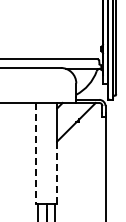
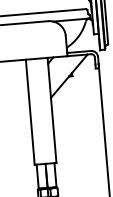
line: (36, 153) -> (30, 112), dashed -> solid
line: (57, 172) -> (53, 130), dashed -> solid

